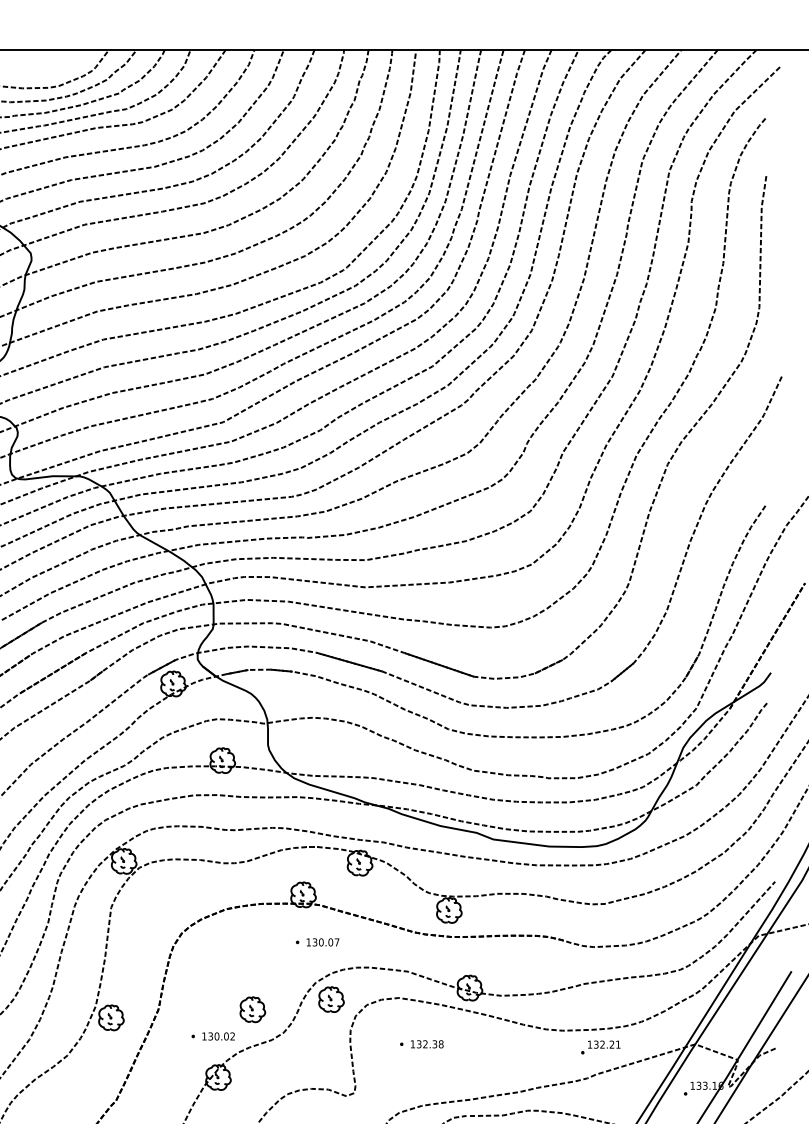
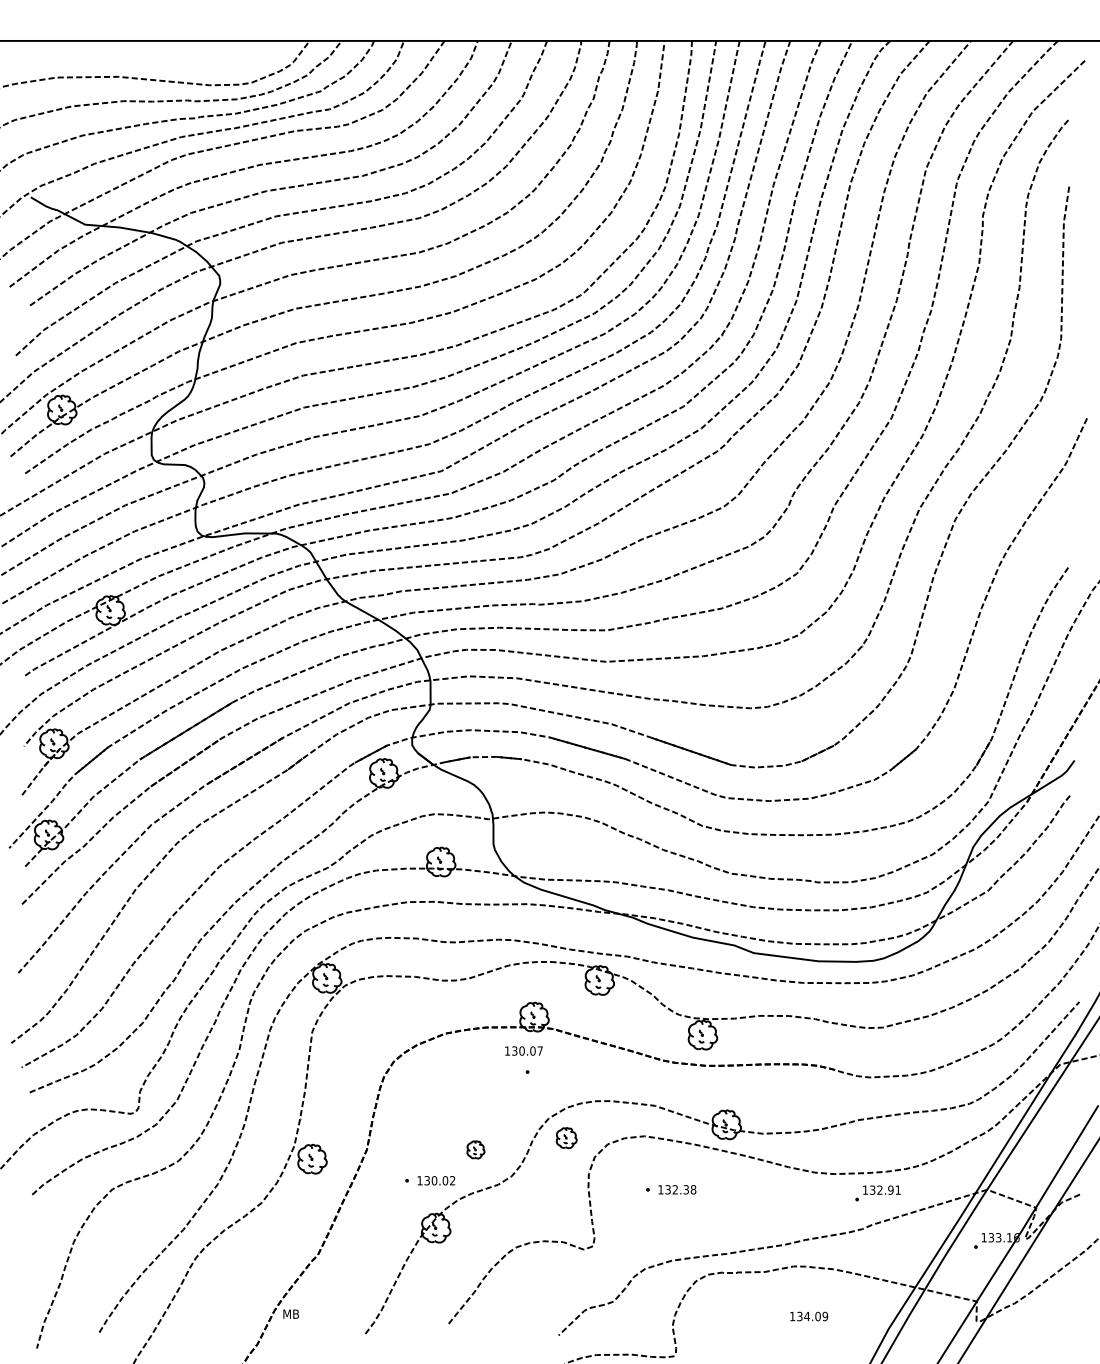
text: (322, 941) -> (523, 1050), moved
part: (331, 999) -> (566, 1137), size x0.7
part: (252, 1009) -> (475, 1149), size x0.6
text: (611, 1044) -> (890, 1189), 132.21 -> 132.91

